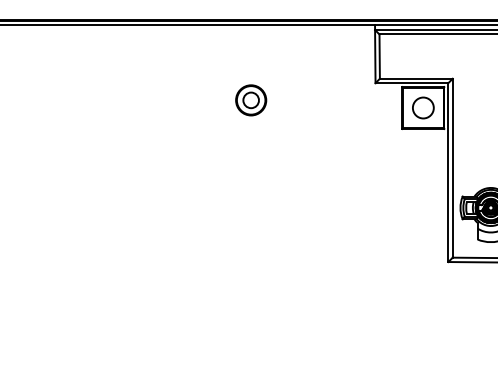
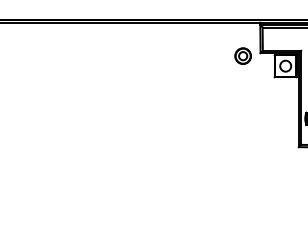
part: (249, 99) -> (242, 55), moved

